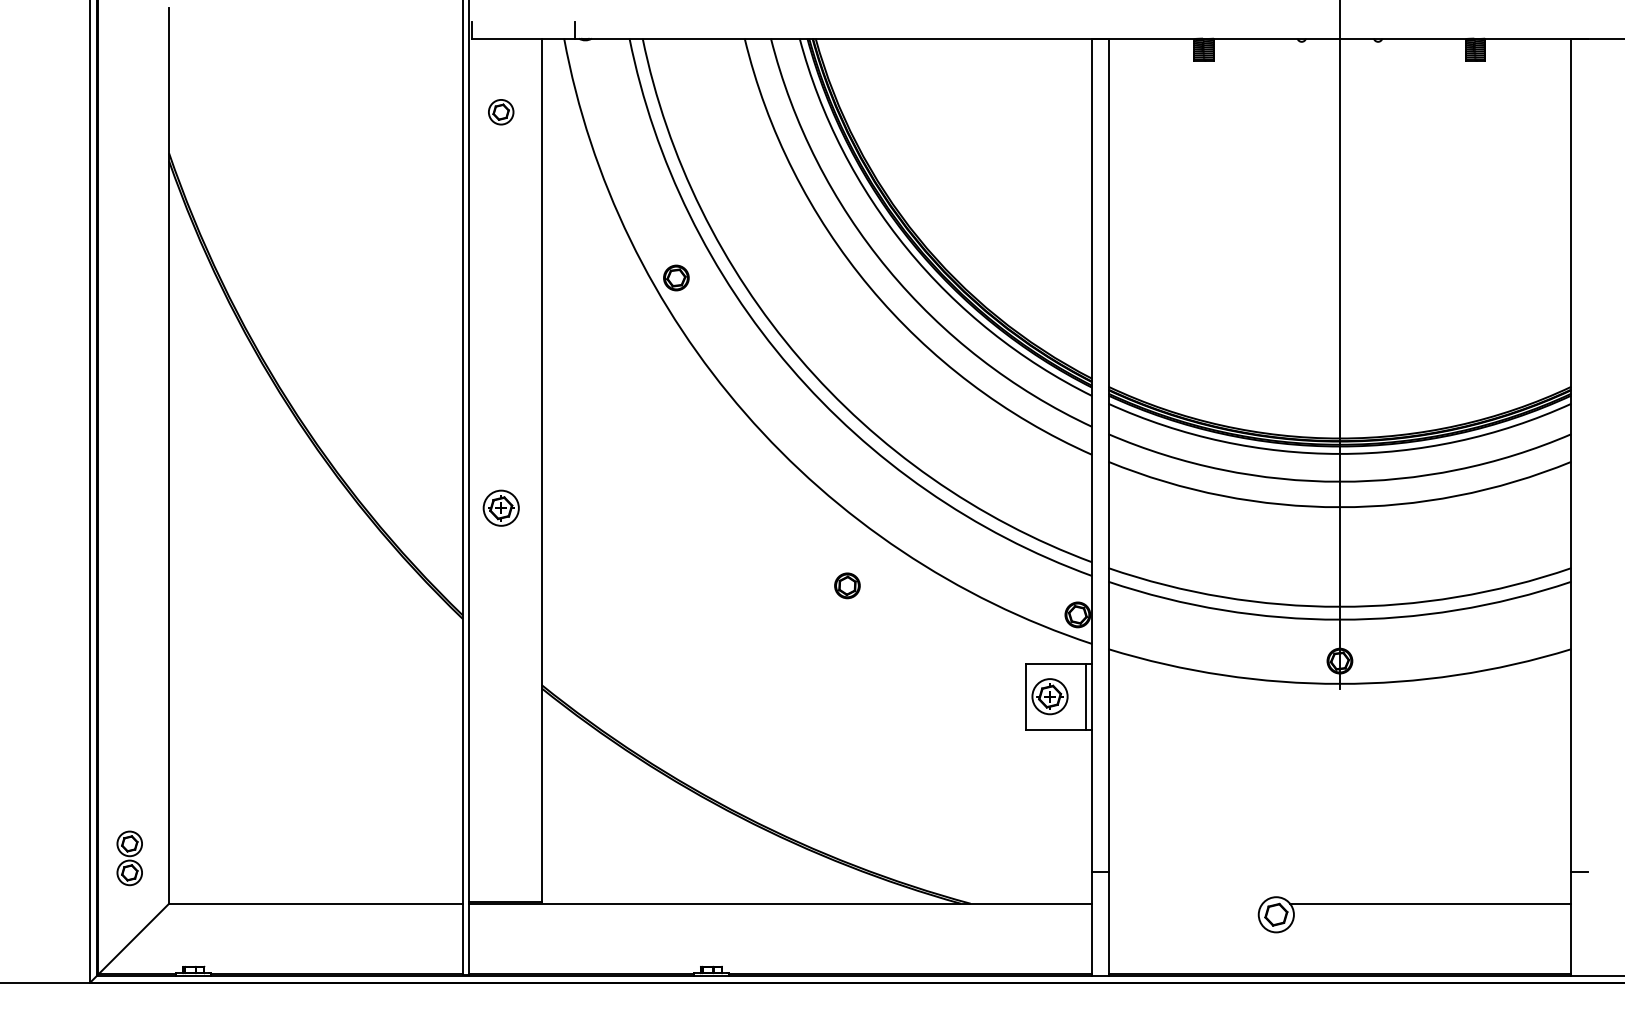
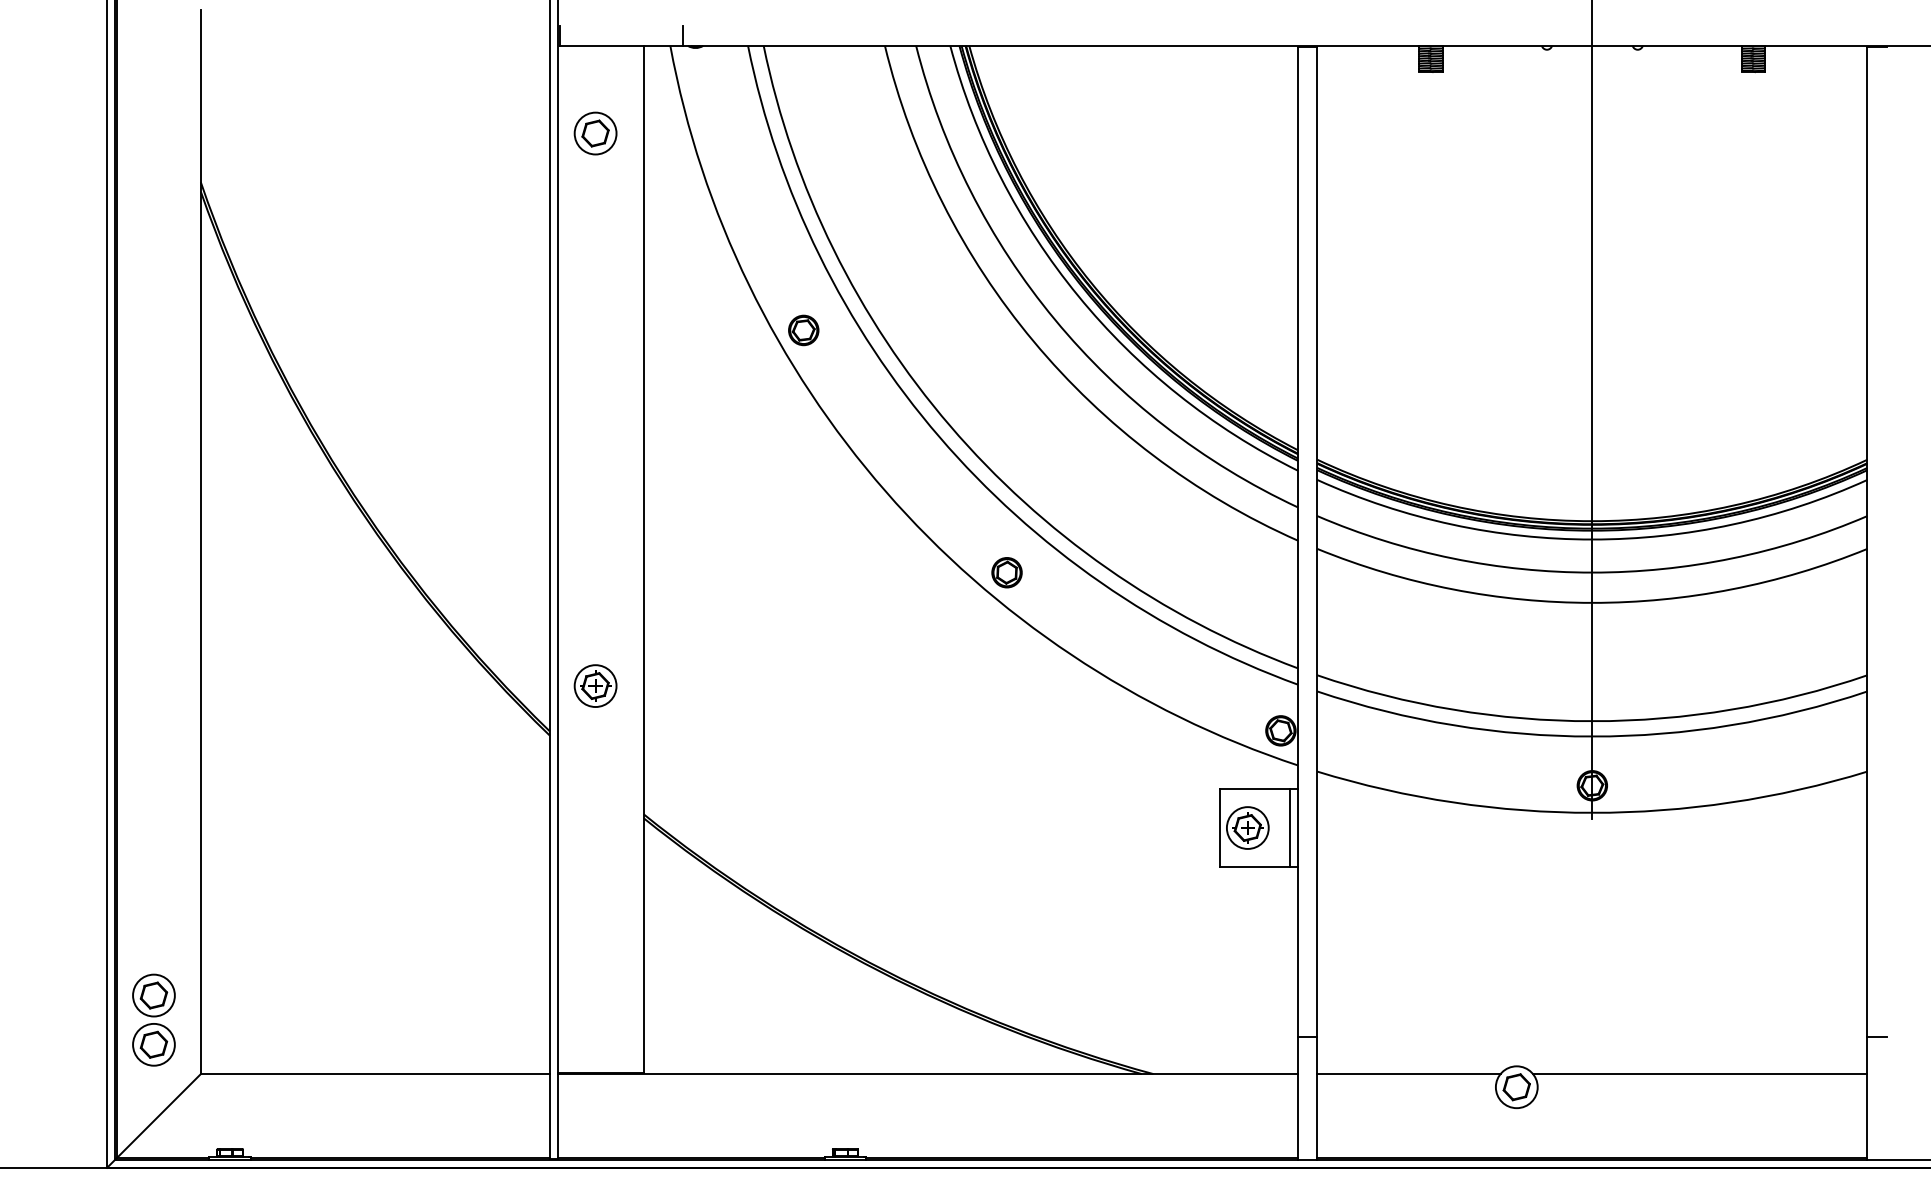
part: (500, 111) -> (594, 132), size x1.43
part: (500, 507) -> (594, 685), moved
part: (847, 585) -> (1007, 572), moved
part: (129, 858) -> (153, 1020), size x1.43
line: (1185, 903) -> (1408, 1073), added

